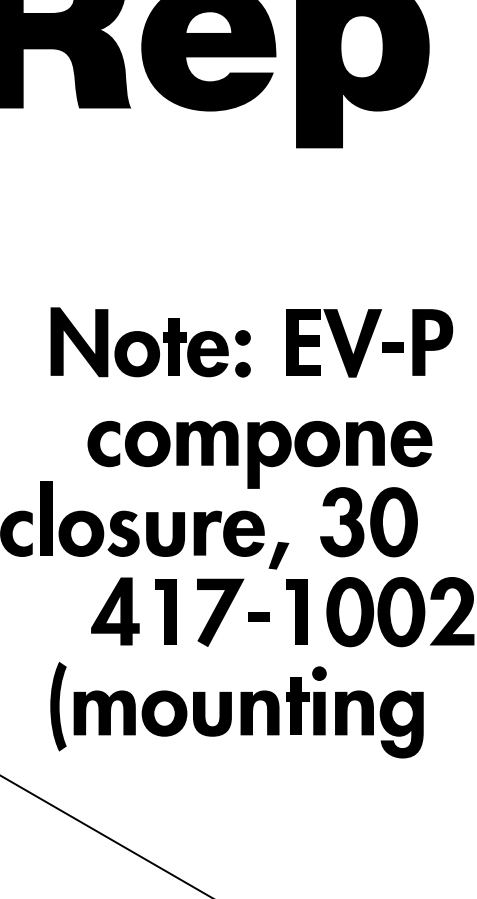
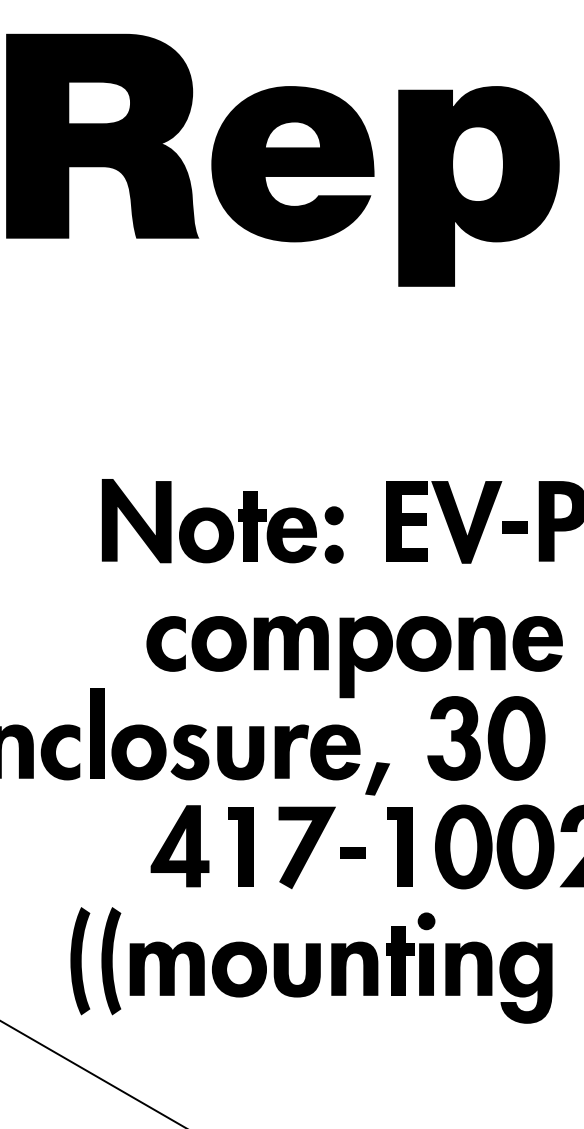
part: (32, 706) -> (80, 961), added

